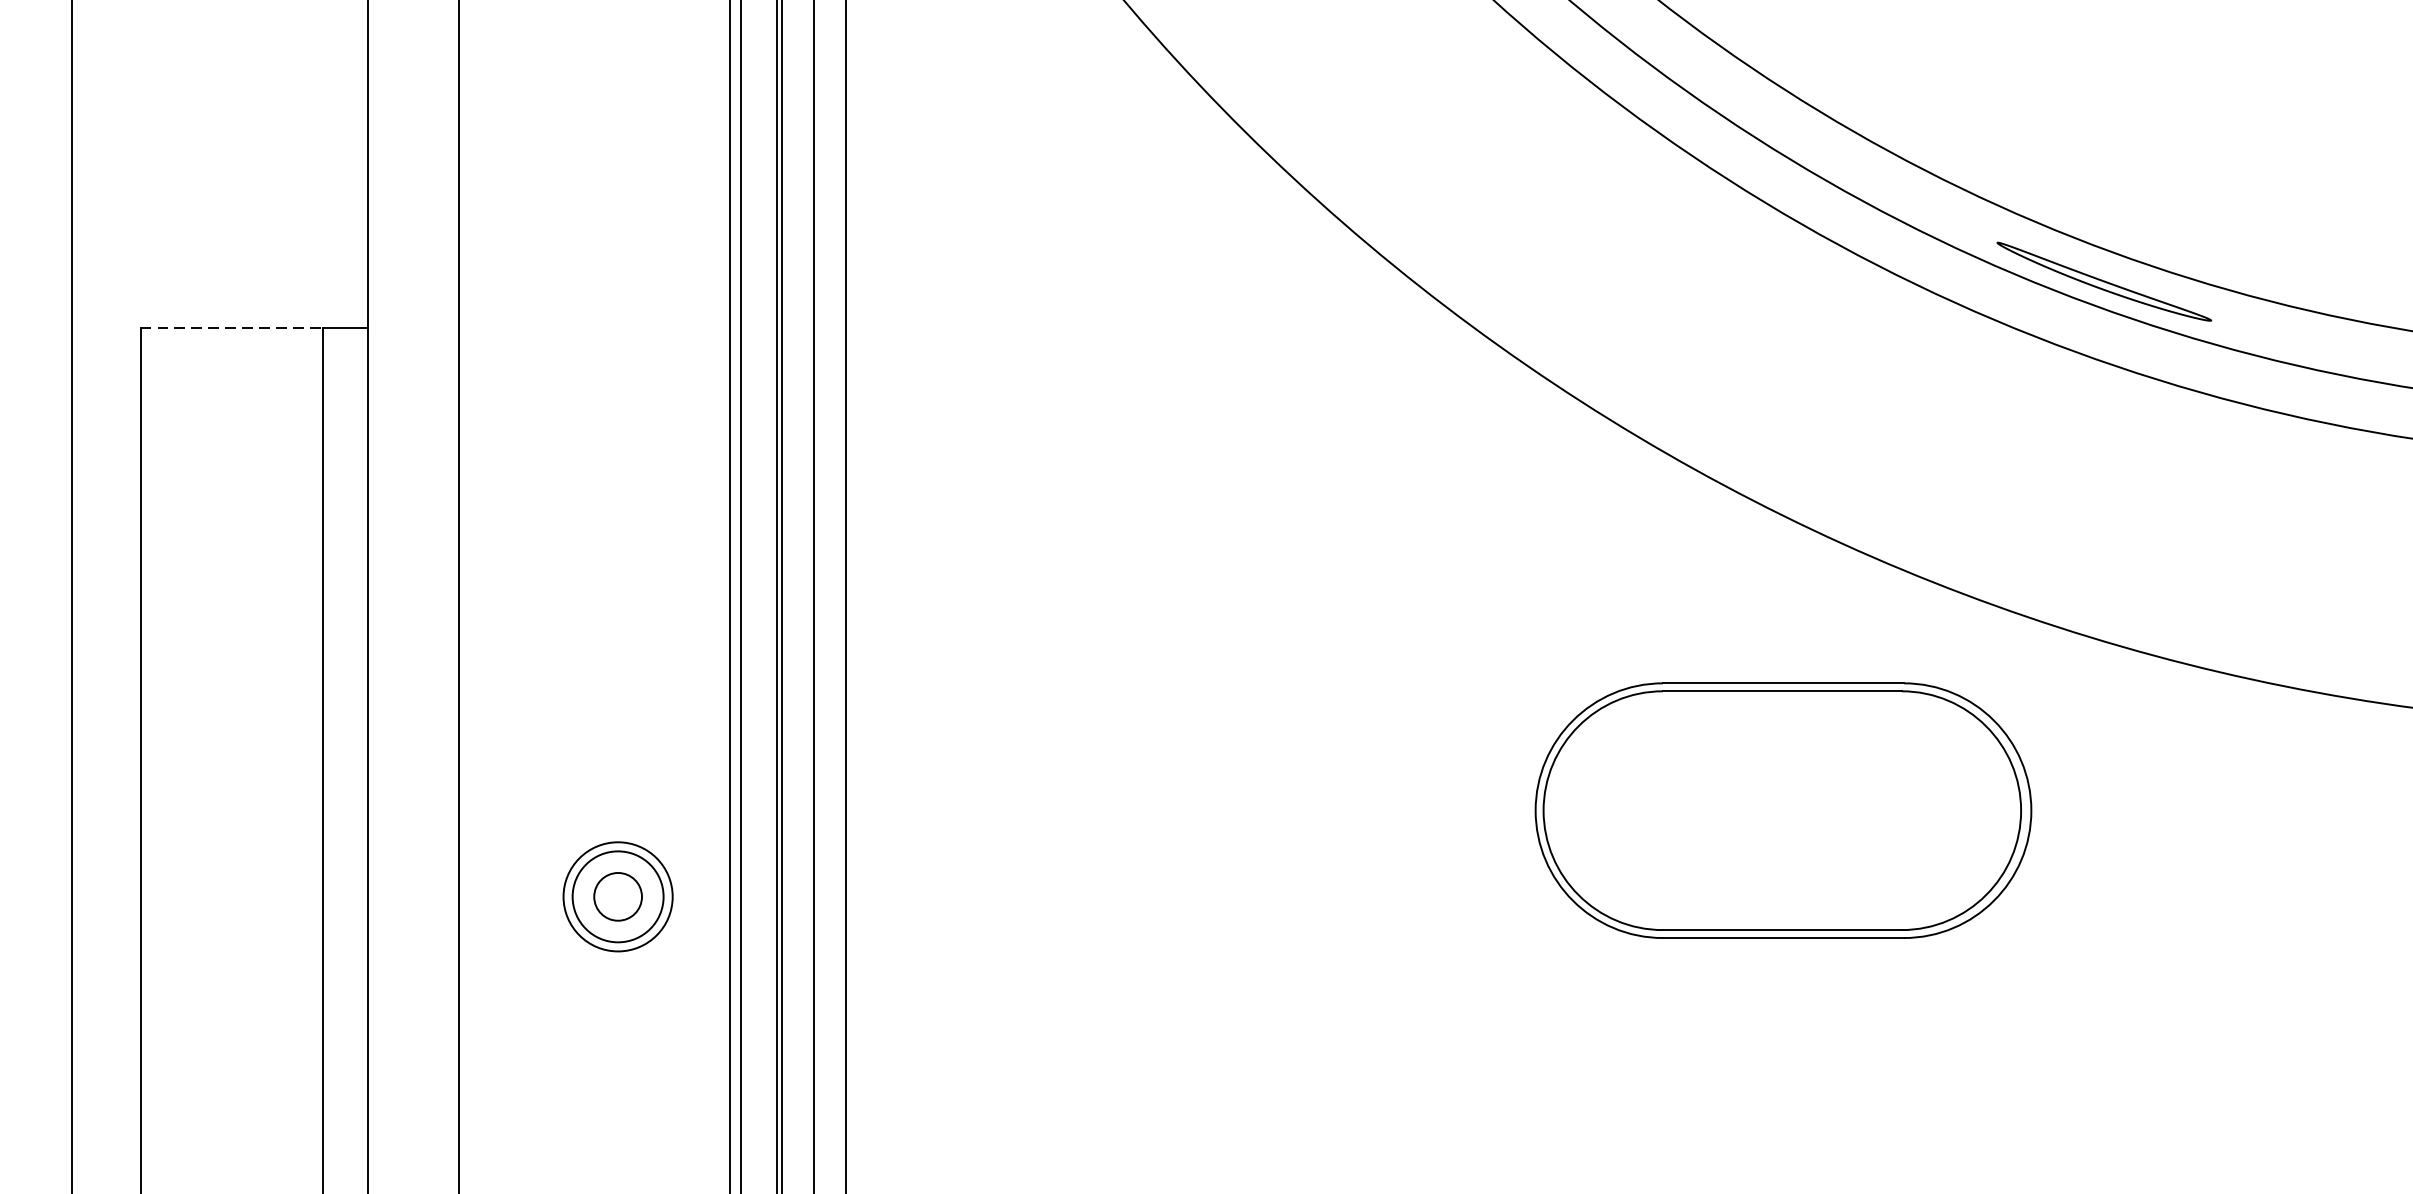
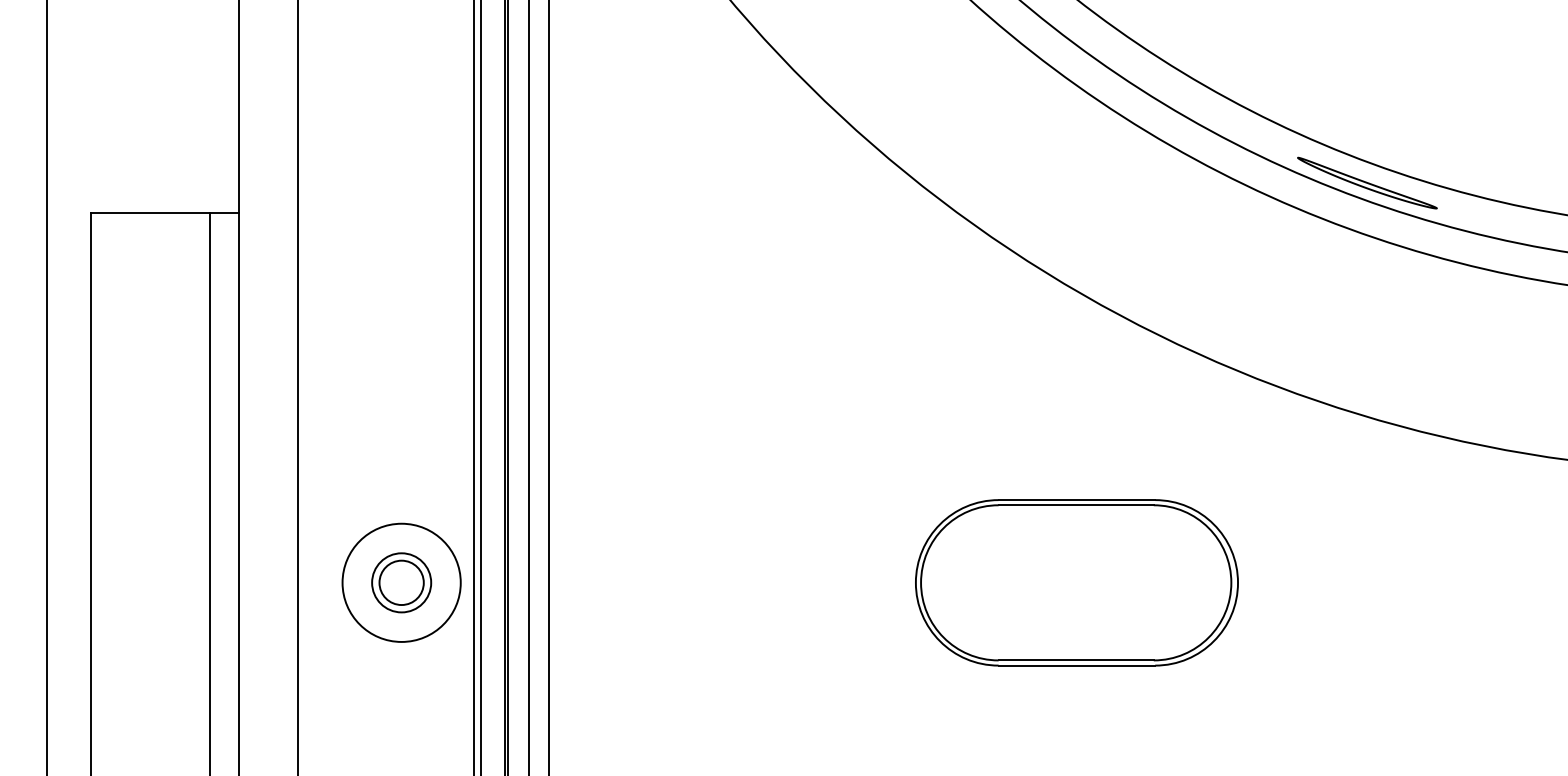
line: (231, 328) -> (150, 213), dashed -> solid
part: (1782, 810) -> (1076, 582), moved
circle: (617, 896) -> (401, 582), size x1.43
circle: (617, 896) -> (401, 582), size x1.67

